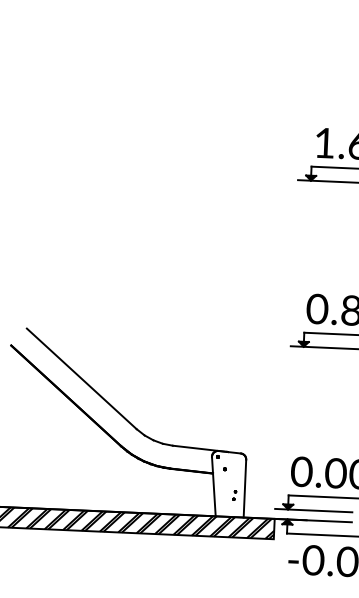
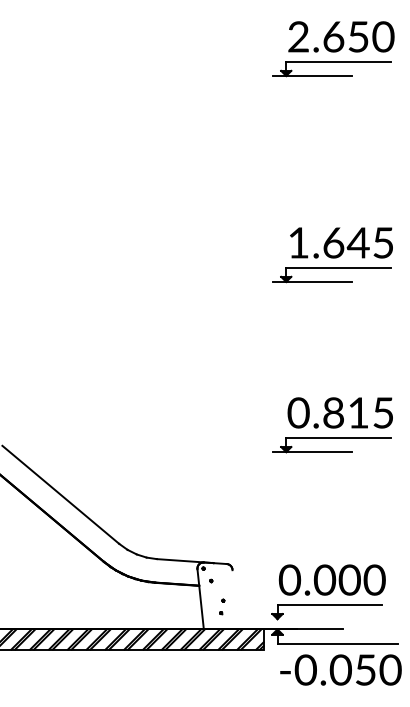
line: (244, 488) -> (232, 599), removed
part: (234, 495) -> (222, 607), size x1.6
line: (313, 510) -> (303, 619), removed

